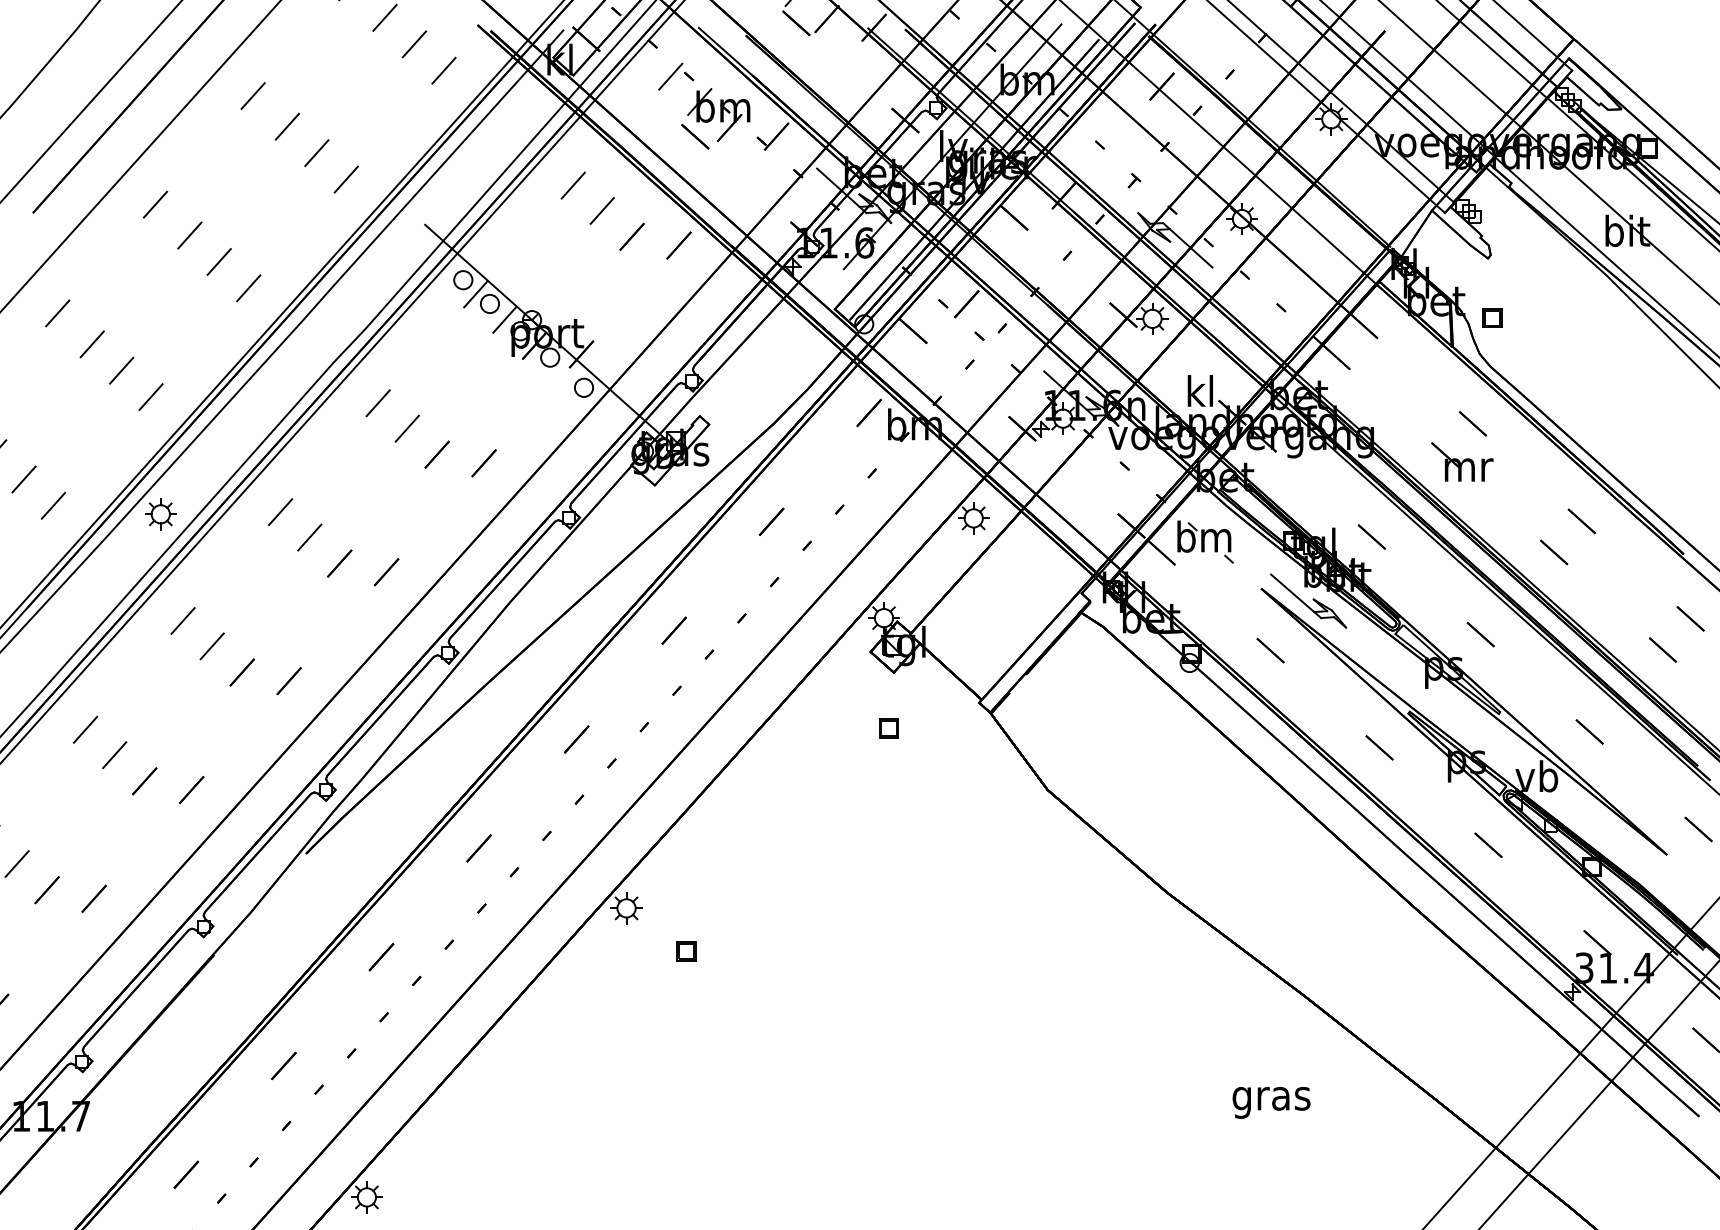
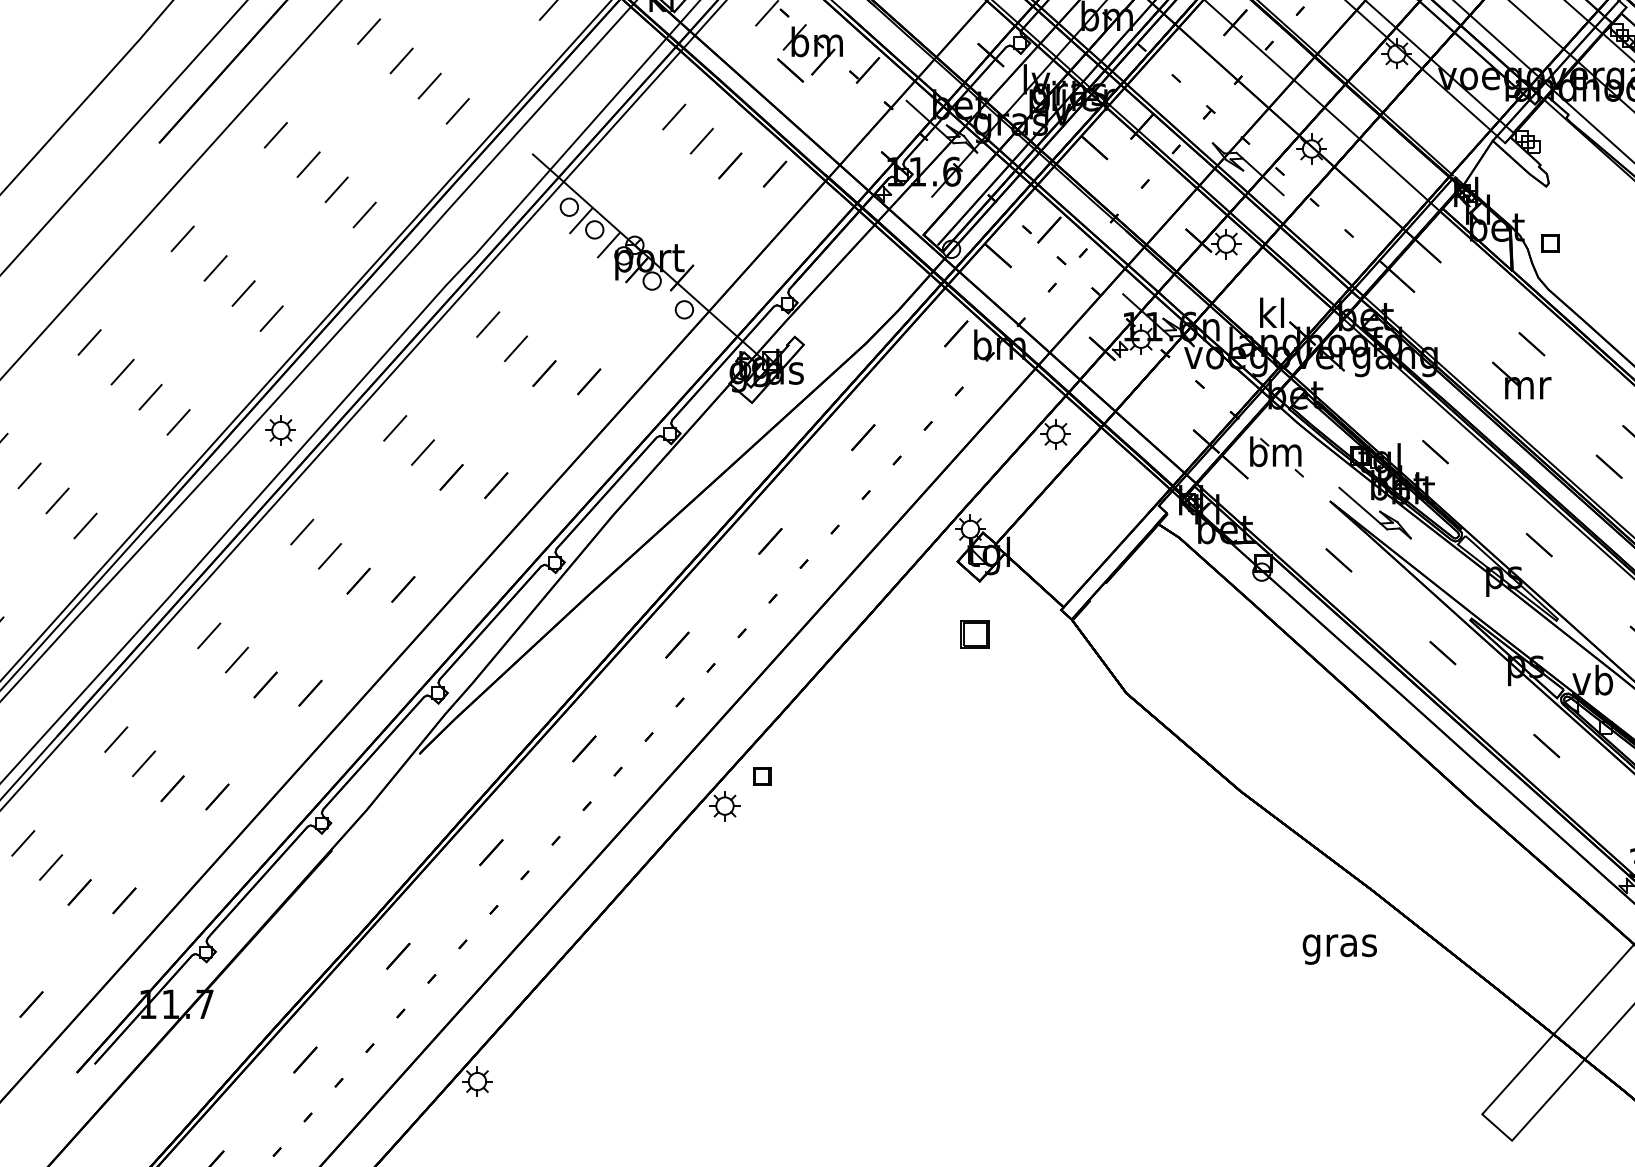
part: (888, 728) -> (974, 634), size x1.6
part: (686, 951) -> (762, 776), moved
text: (1271, 1102) -> (1339, 949), moved

